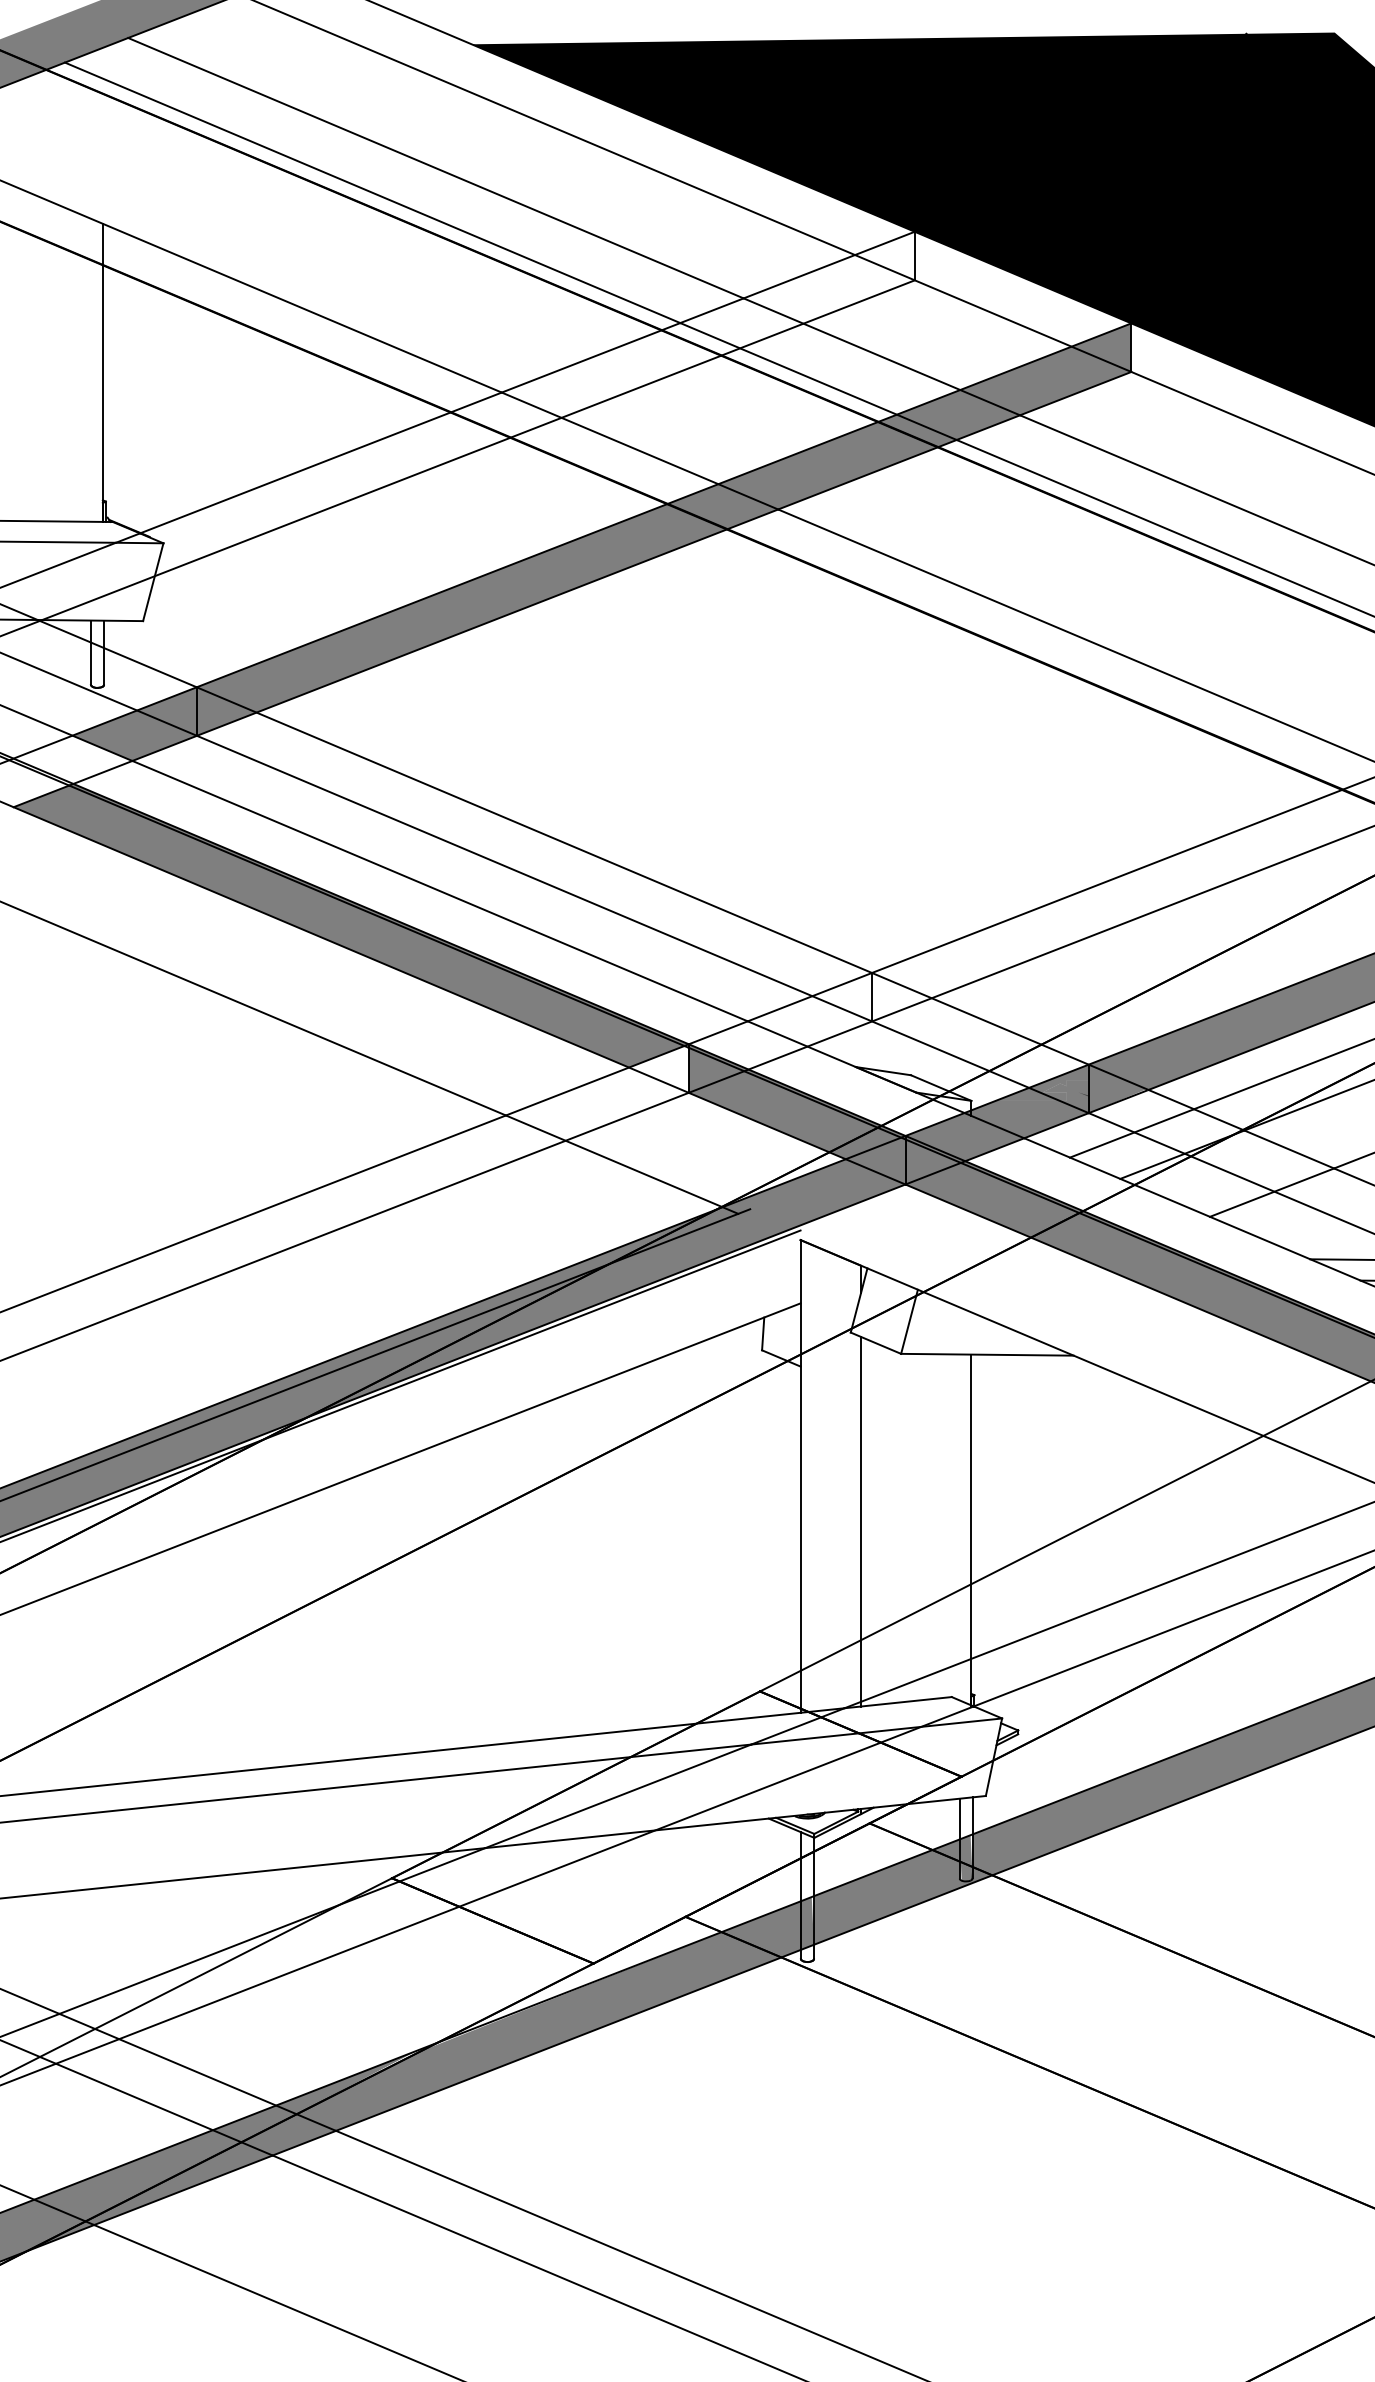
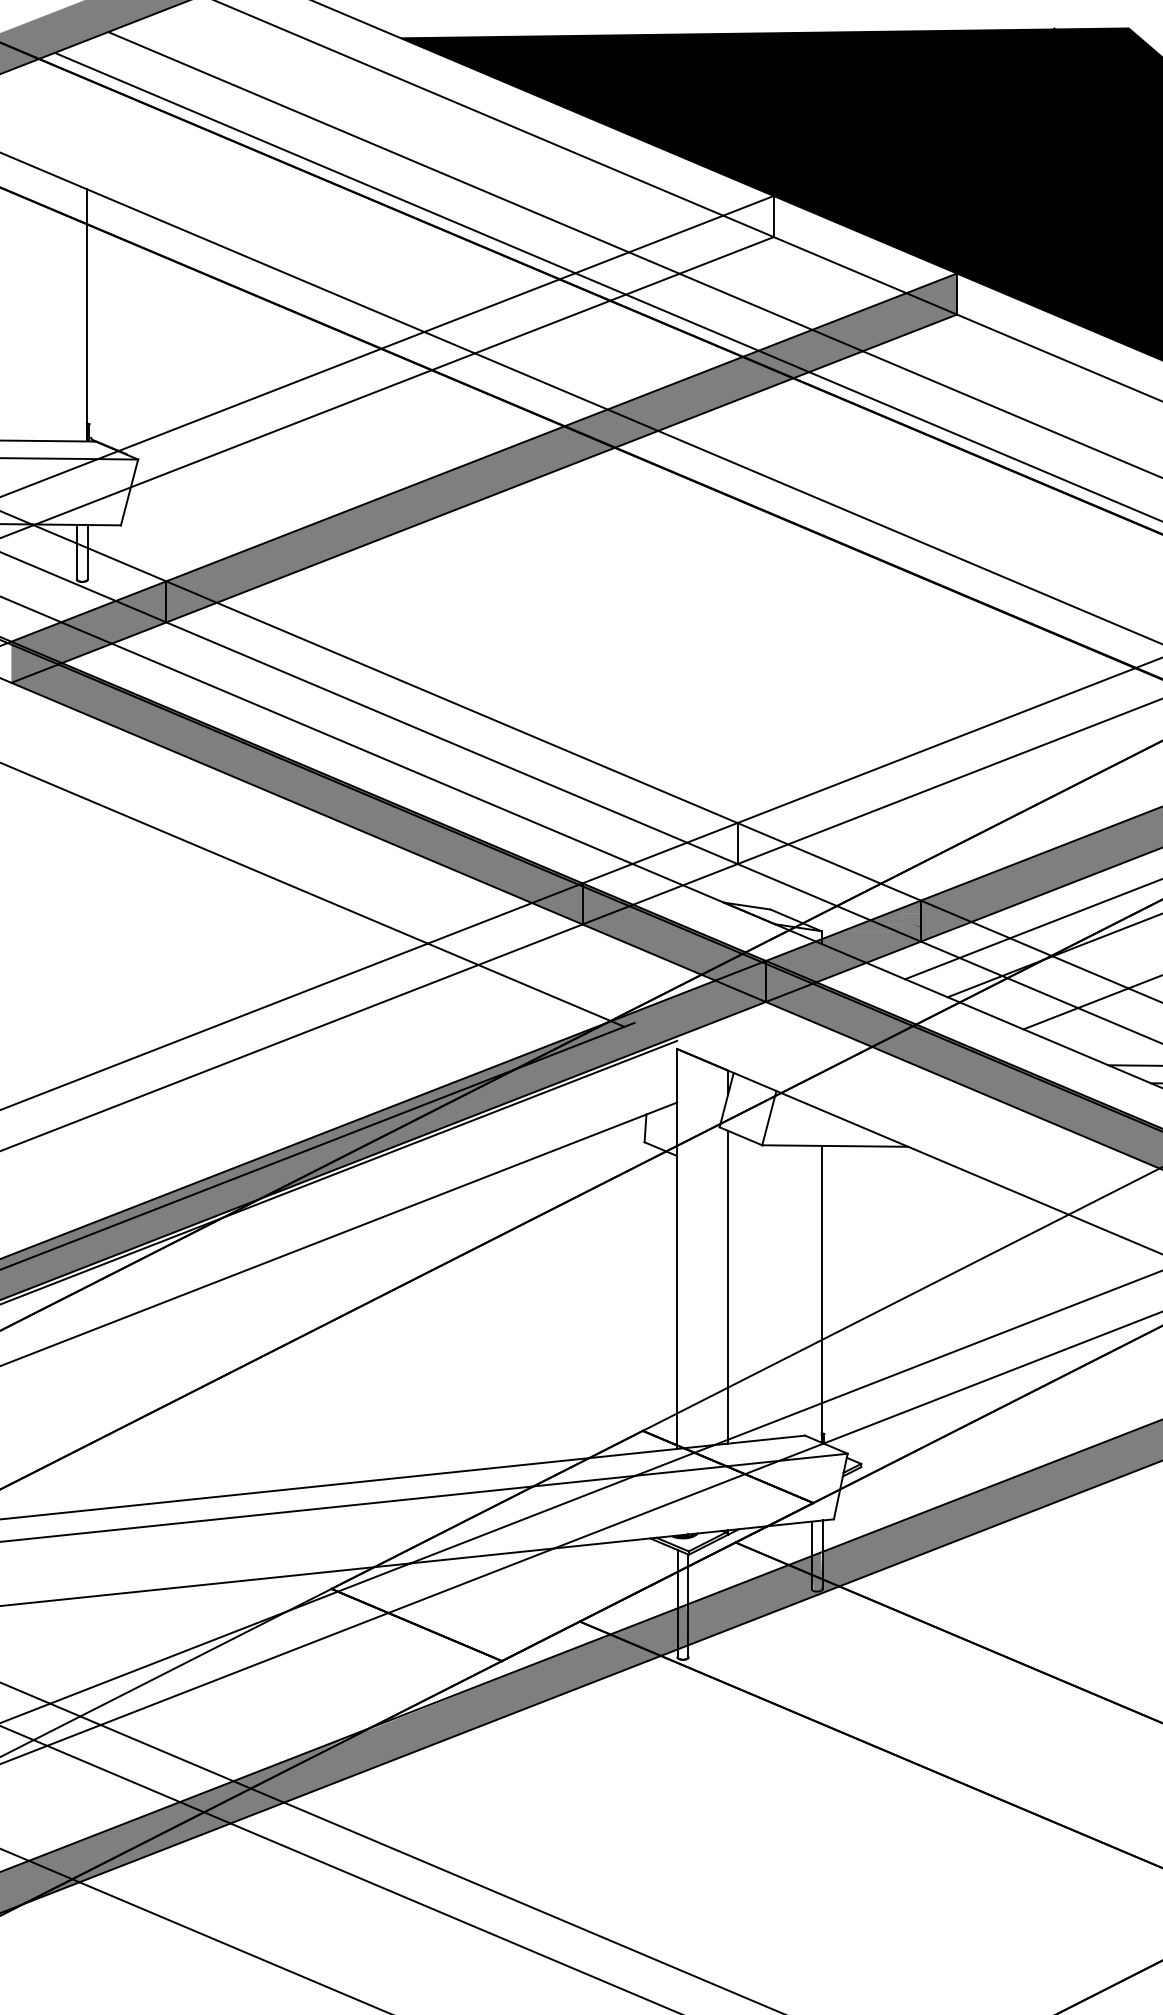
fill: (72, 771) -> (61, 652), added
fill: (658, 1068) -> (556, 903), added

